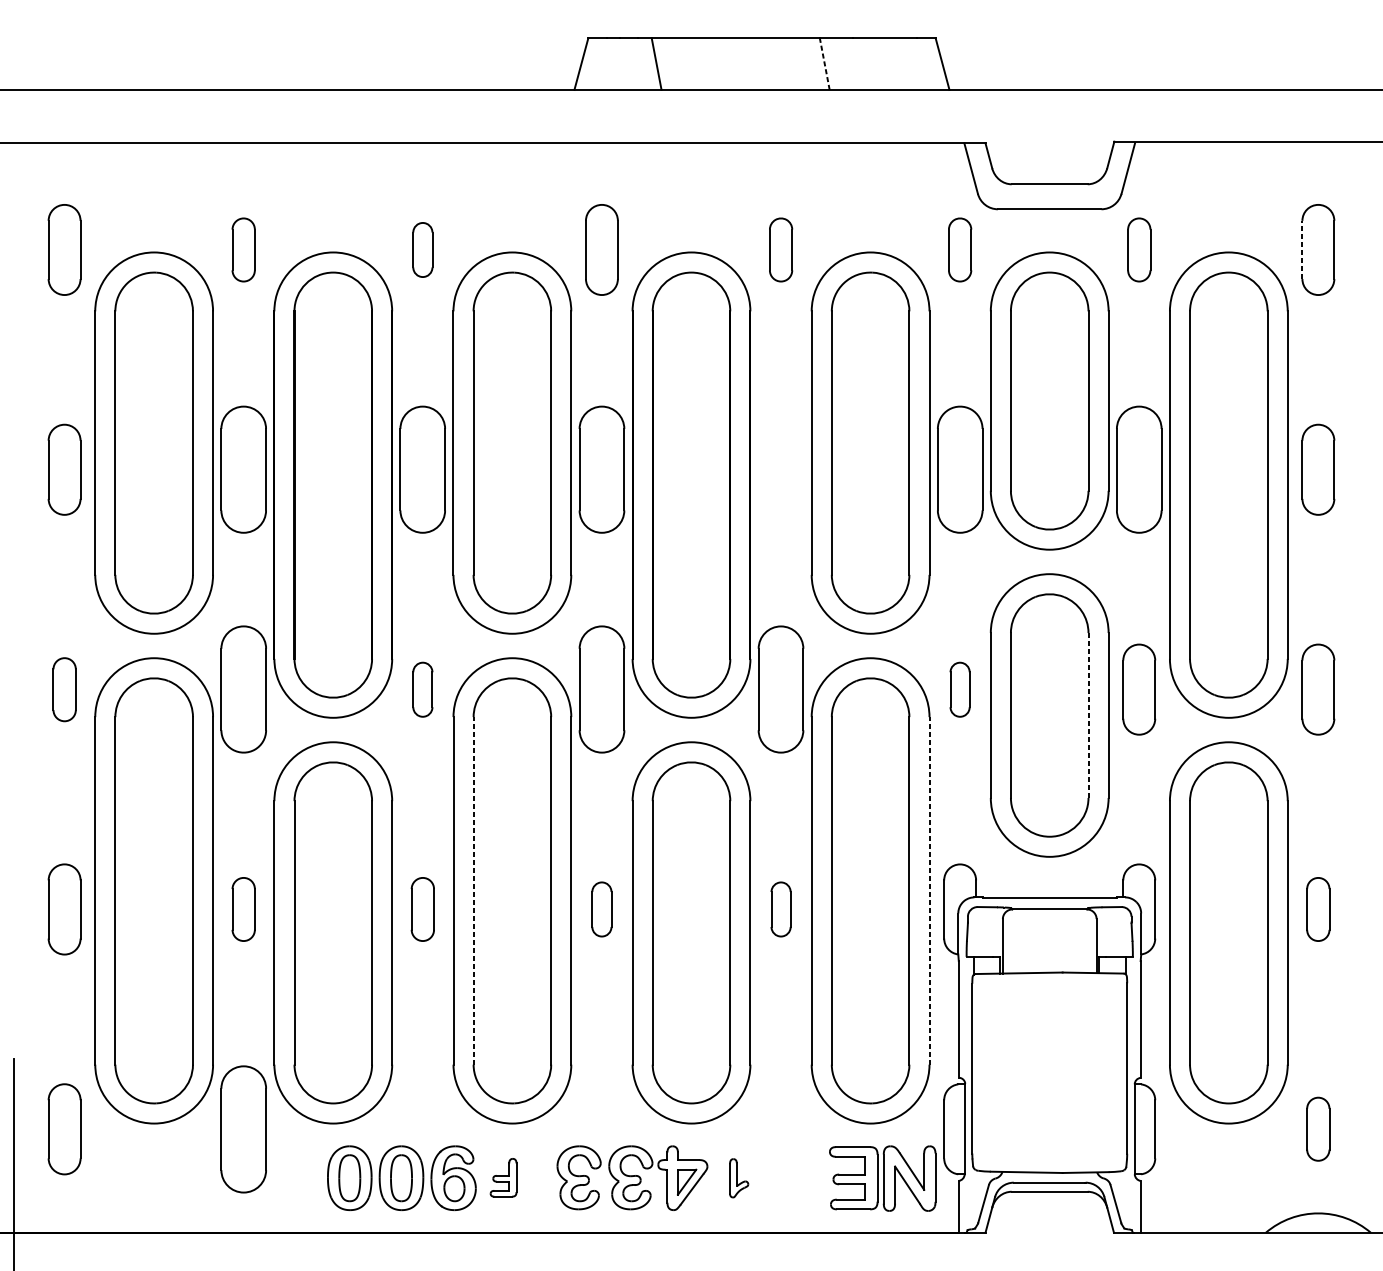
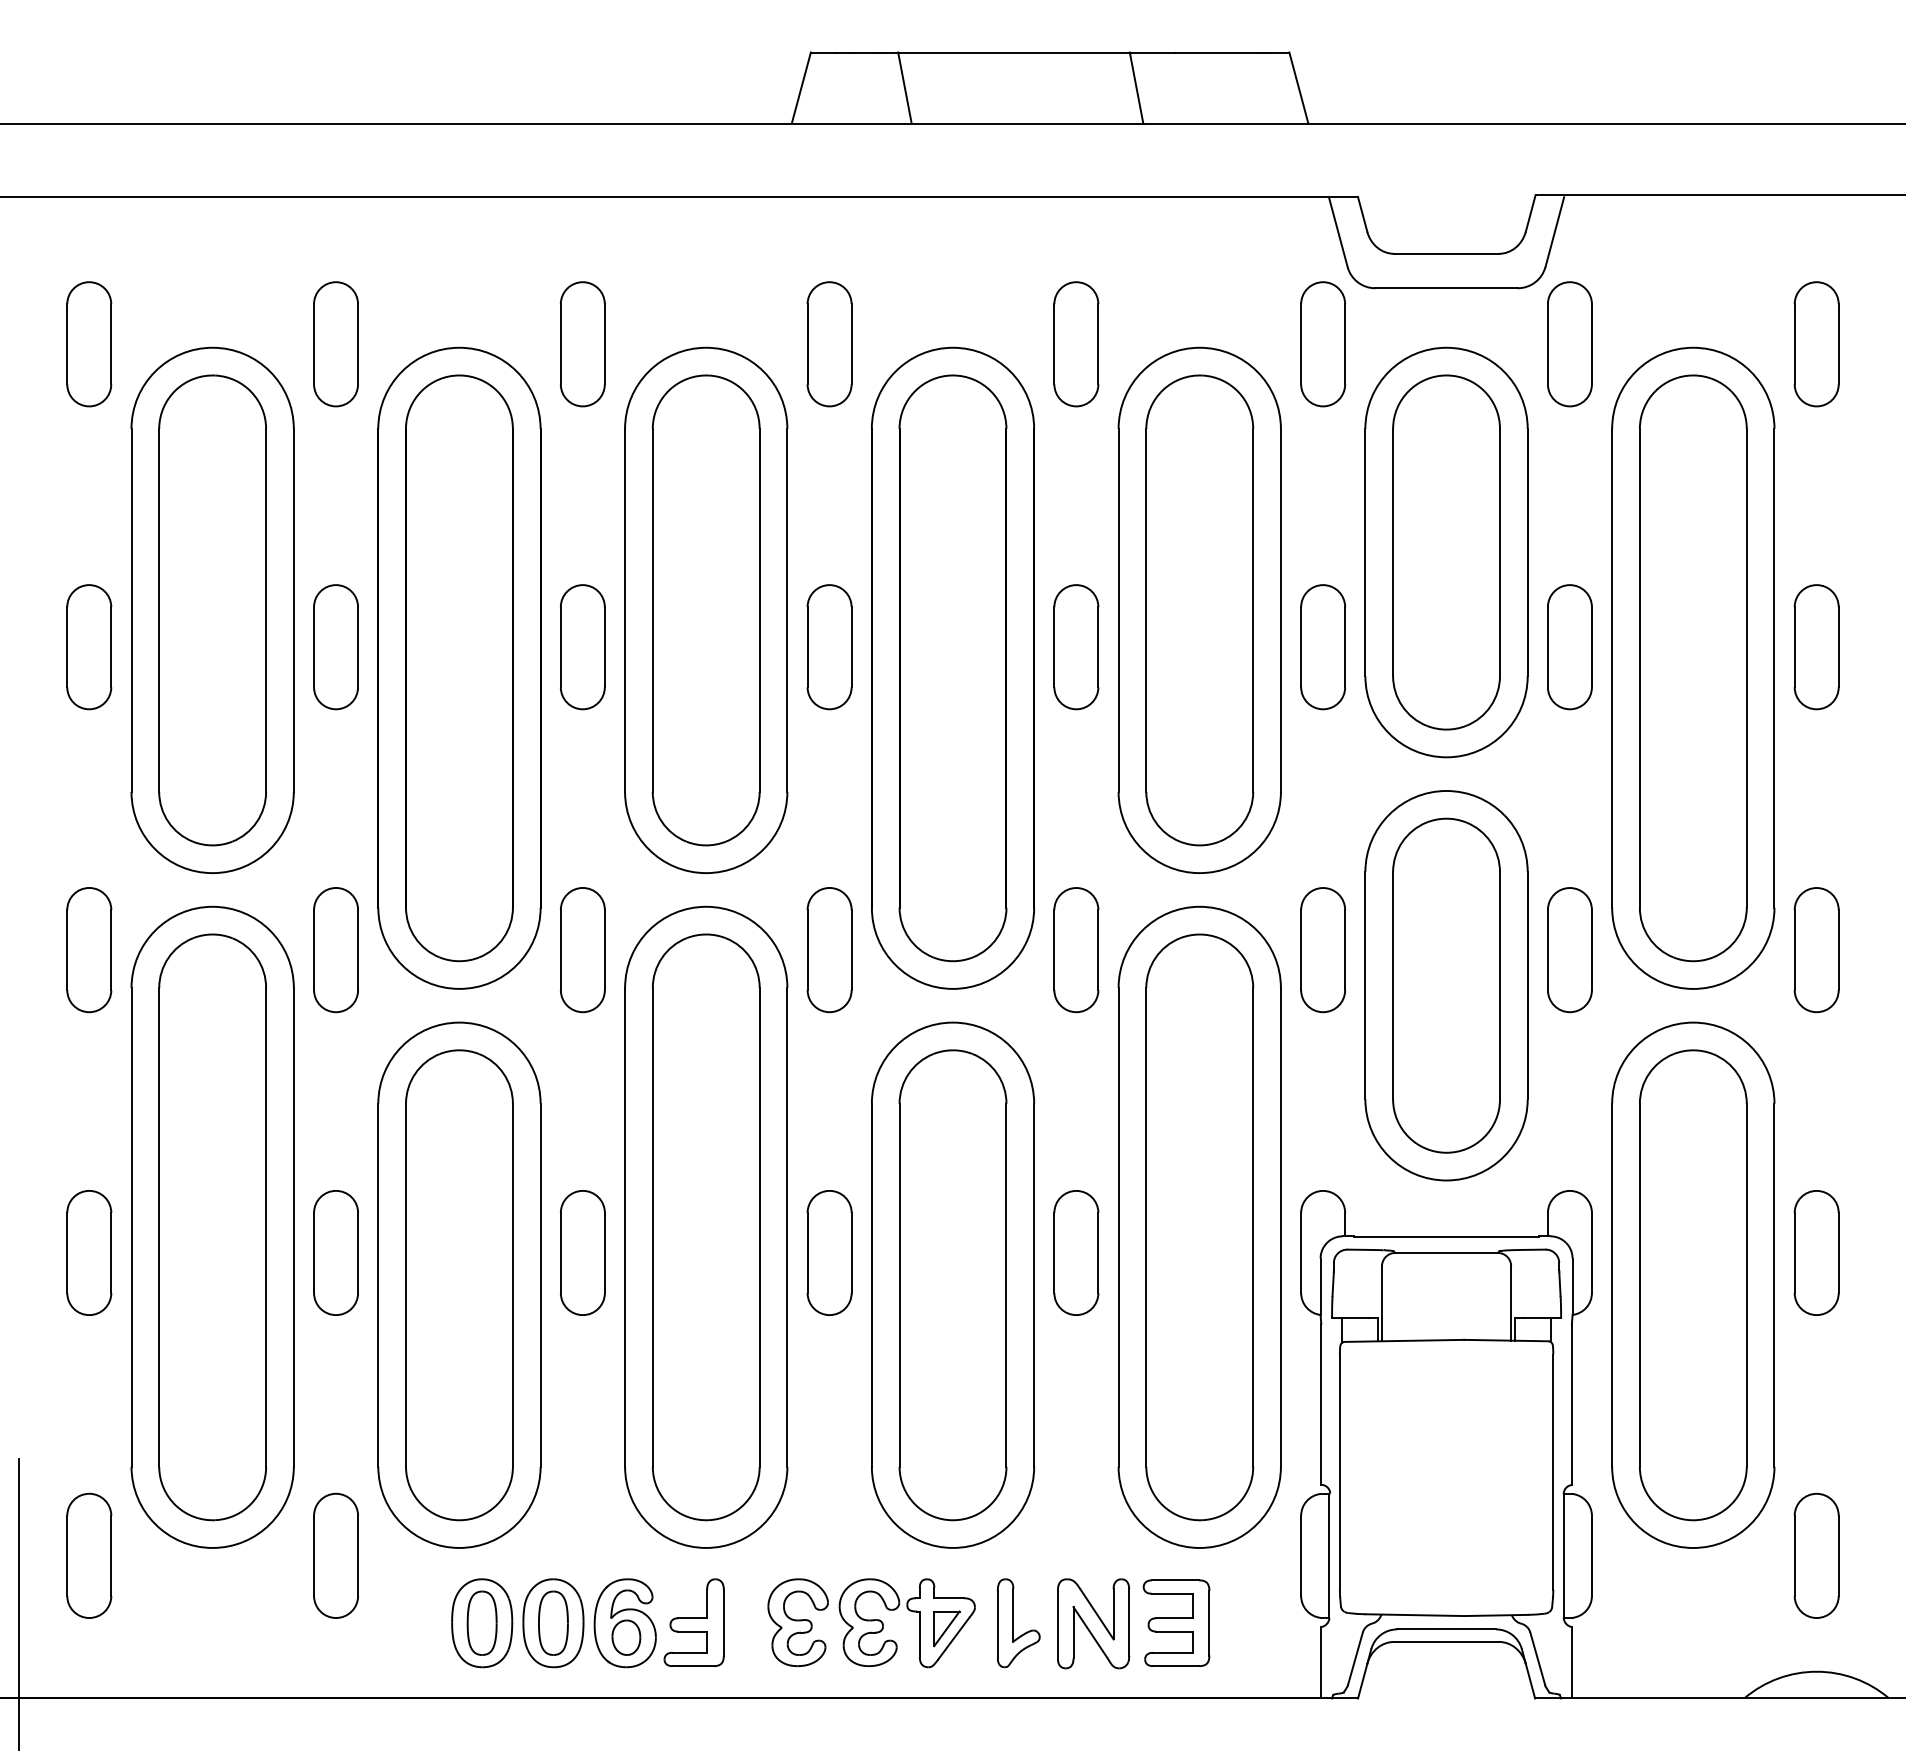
line: (824, 63) -> (1136, 87), dashed -> solid
line: (1302, 249) -> (1794, 343), dashed -> solid
part: (243, 250) -> (335, 344), size x1.43
part: (422, 250) -> (582, 344), size x1.67
part: (781, 250) -> (1076, 344), size x1.43
part: (959, 250) -> (1322, 344), size x1.43
part: (1138, 250) -> (1569, 344), size x1.43
part: (243, 470) -> (335, 647), size x0.71
part: (422, 470) -> (582, 647), size x0.71
part: (601, 470) -> (829, 647), size x0.71
part: (781, 470) -> (1076, 647), added
part: (959, 470) -> (1322, 647), size x0.71
part: (1138, 470) -> (1569, 647), size x0.71
part: (64, 689) -> (89, 950), size x1.43
part: (243, 689) -> (335, 950), size x0.71
part: (422, 689) -> (582, 950), size x1.67
part: (601, 689) -> (829, 950), size x0.71
part: (781, 689) -> (1076, 950), size x0.71
part: (959, 689) -> (1322, 950), size x1.67
line: (1088, 715) -> (1500, 985), dashed -> solid
line: (473, 890) -> (652, 1226), dashed -> solid
line: (929, 890) -> (1280, 1226), dashed -> solid
part: (243, 909) -> (335, 1252), size x1.43
part: (422, 909) -> (582, 1252), size x1.43
part: (601, 909) -> (829, 1252), size x1.67
part: (781, 909) -> (1076, 1252), size x1.67
part: (1318, 909) -> (1816, 1252), size x1.43
part: (243, 1129) -> (335, 1555), size x0.71
part: (1318, 1129) -> (1816, 1555), size x1.43
part: (503, 1177) -> (693, 1622), size x1.67
part: (739, 1178) -> (1018, 1623), size x1.67
part: (909, 1178) -> (1093, 1623), moved

